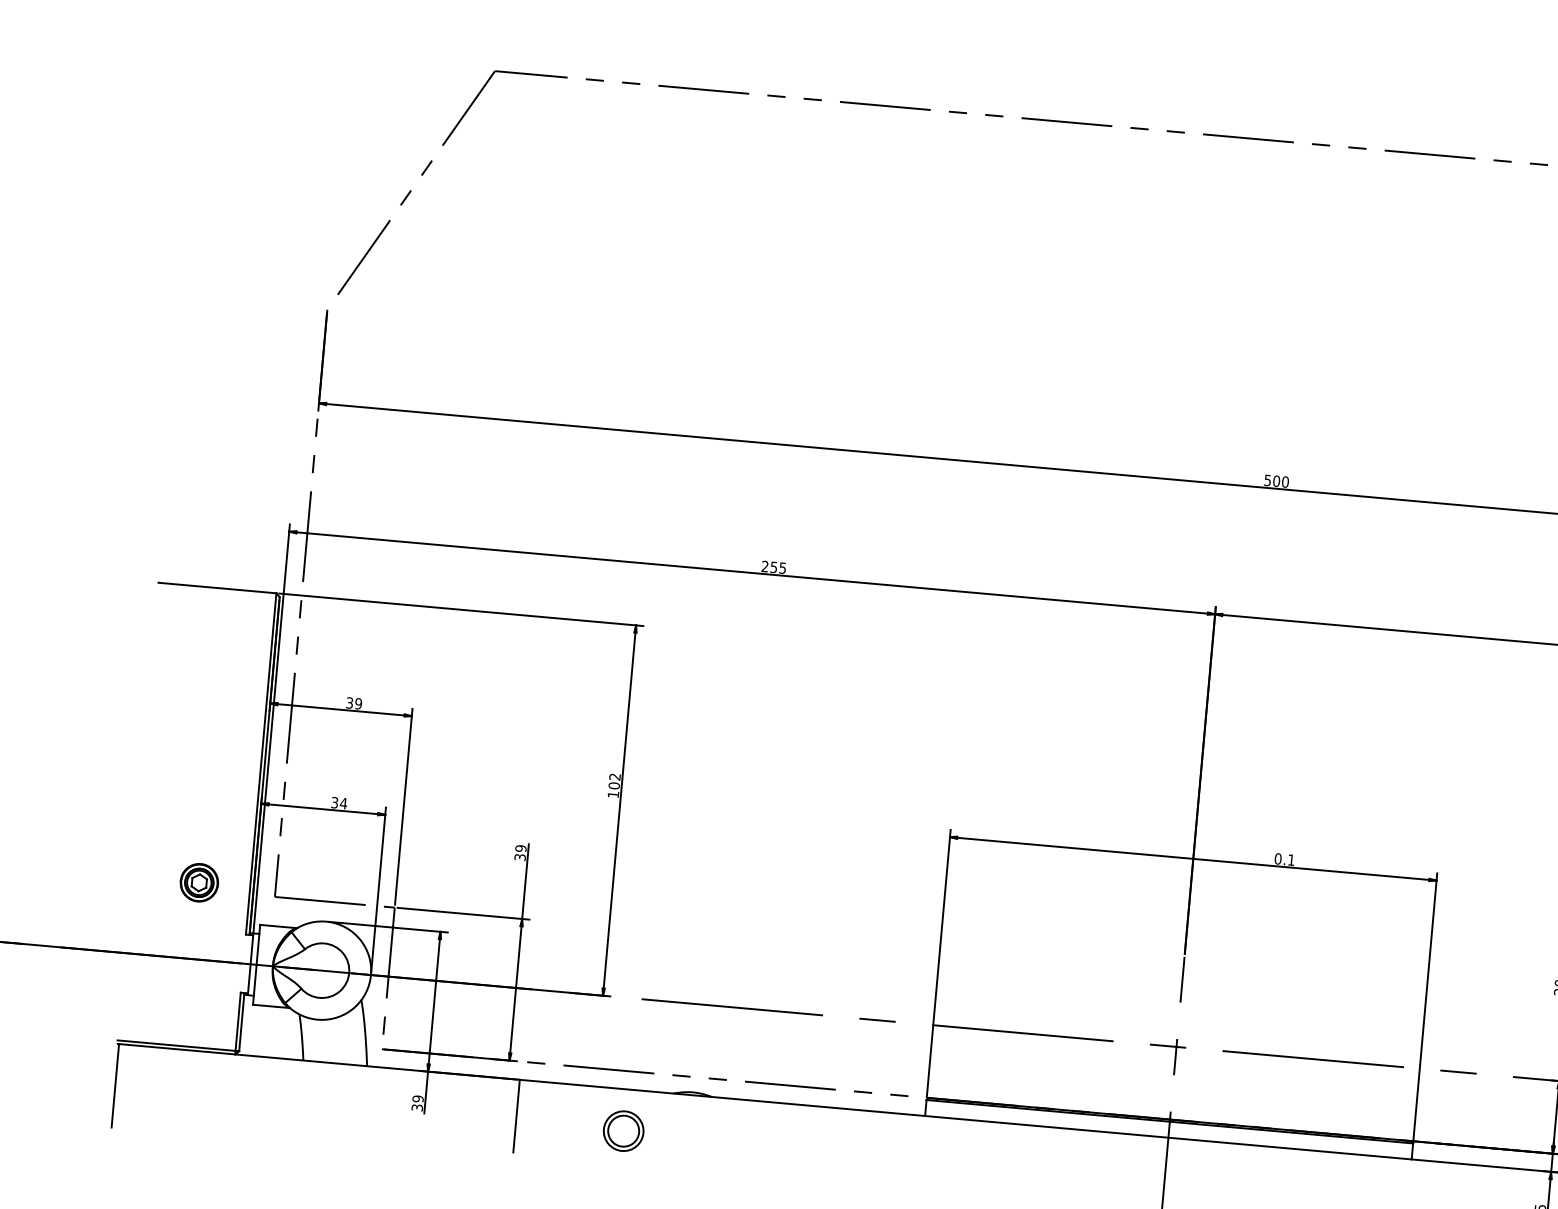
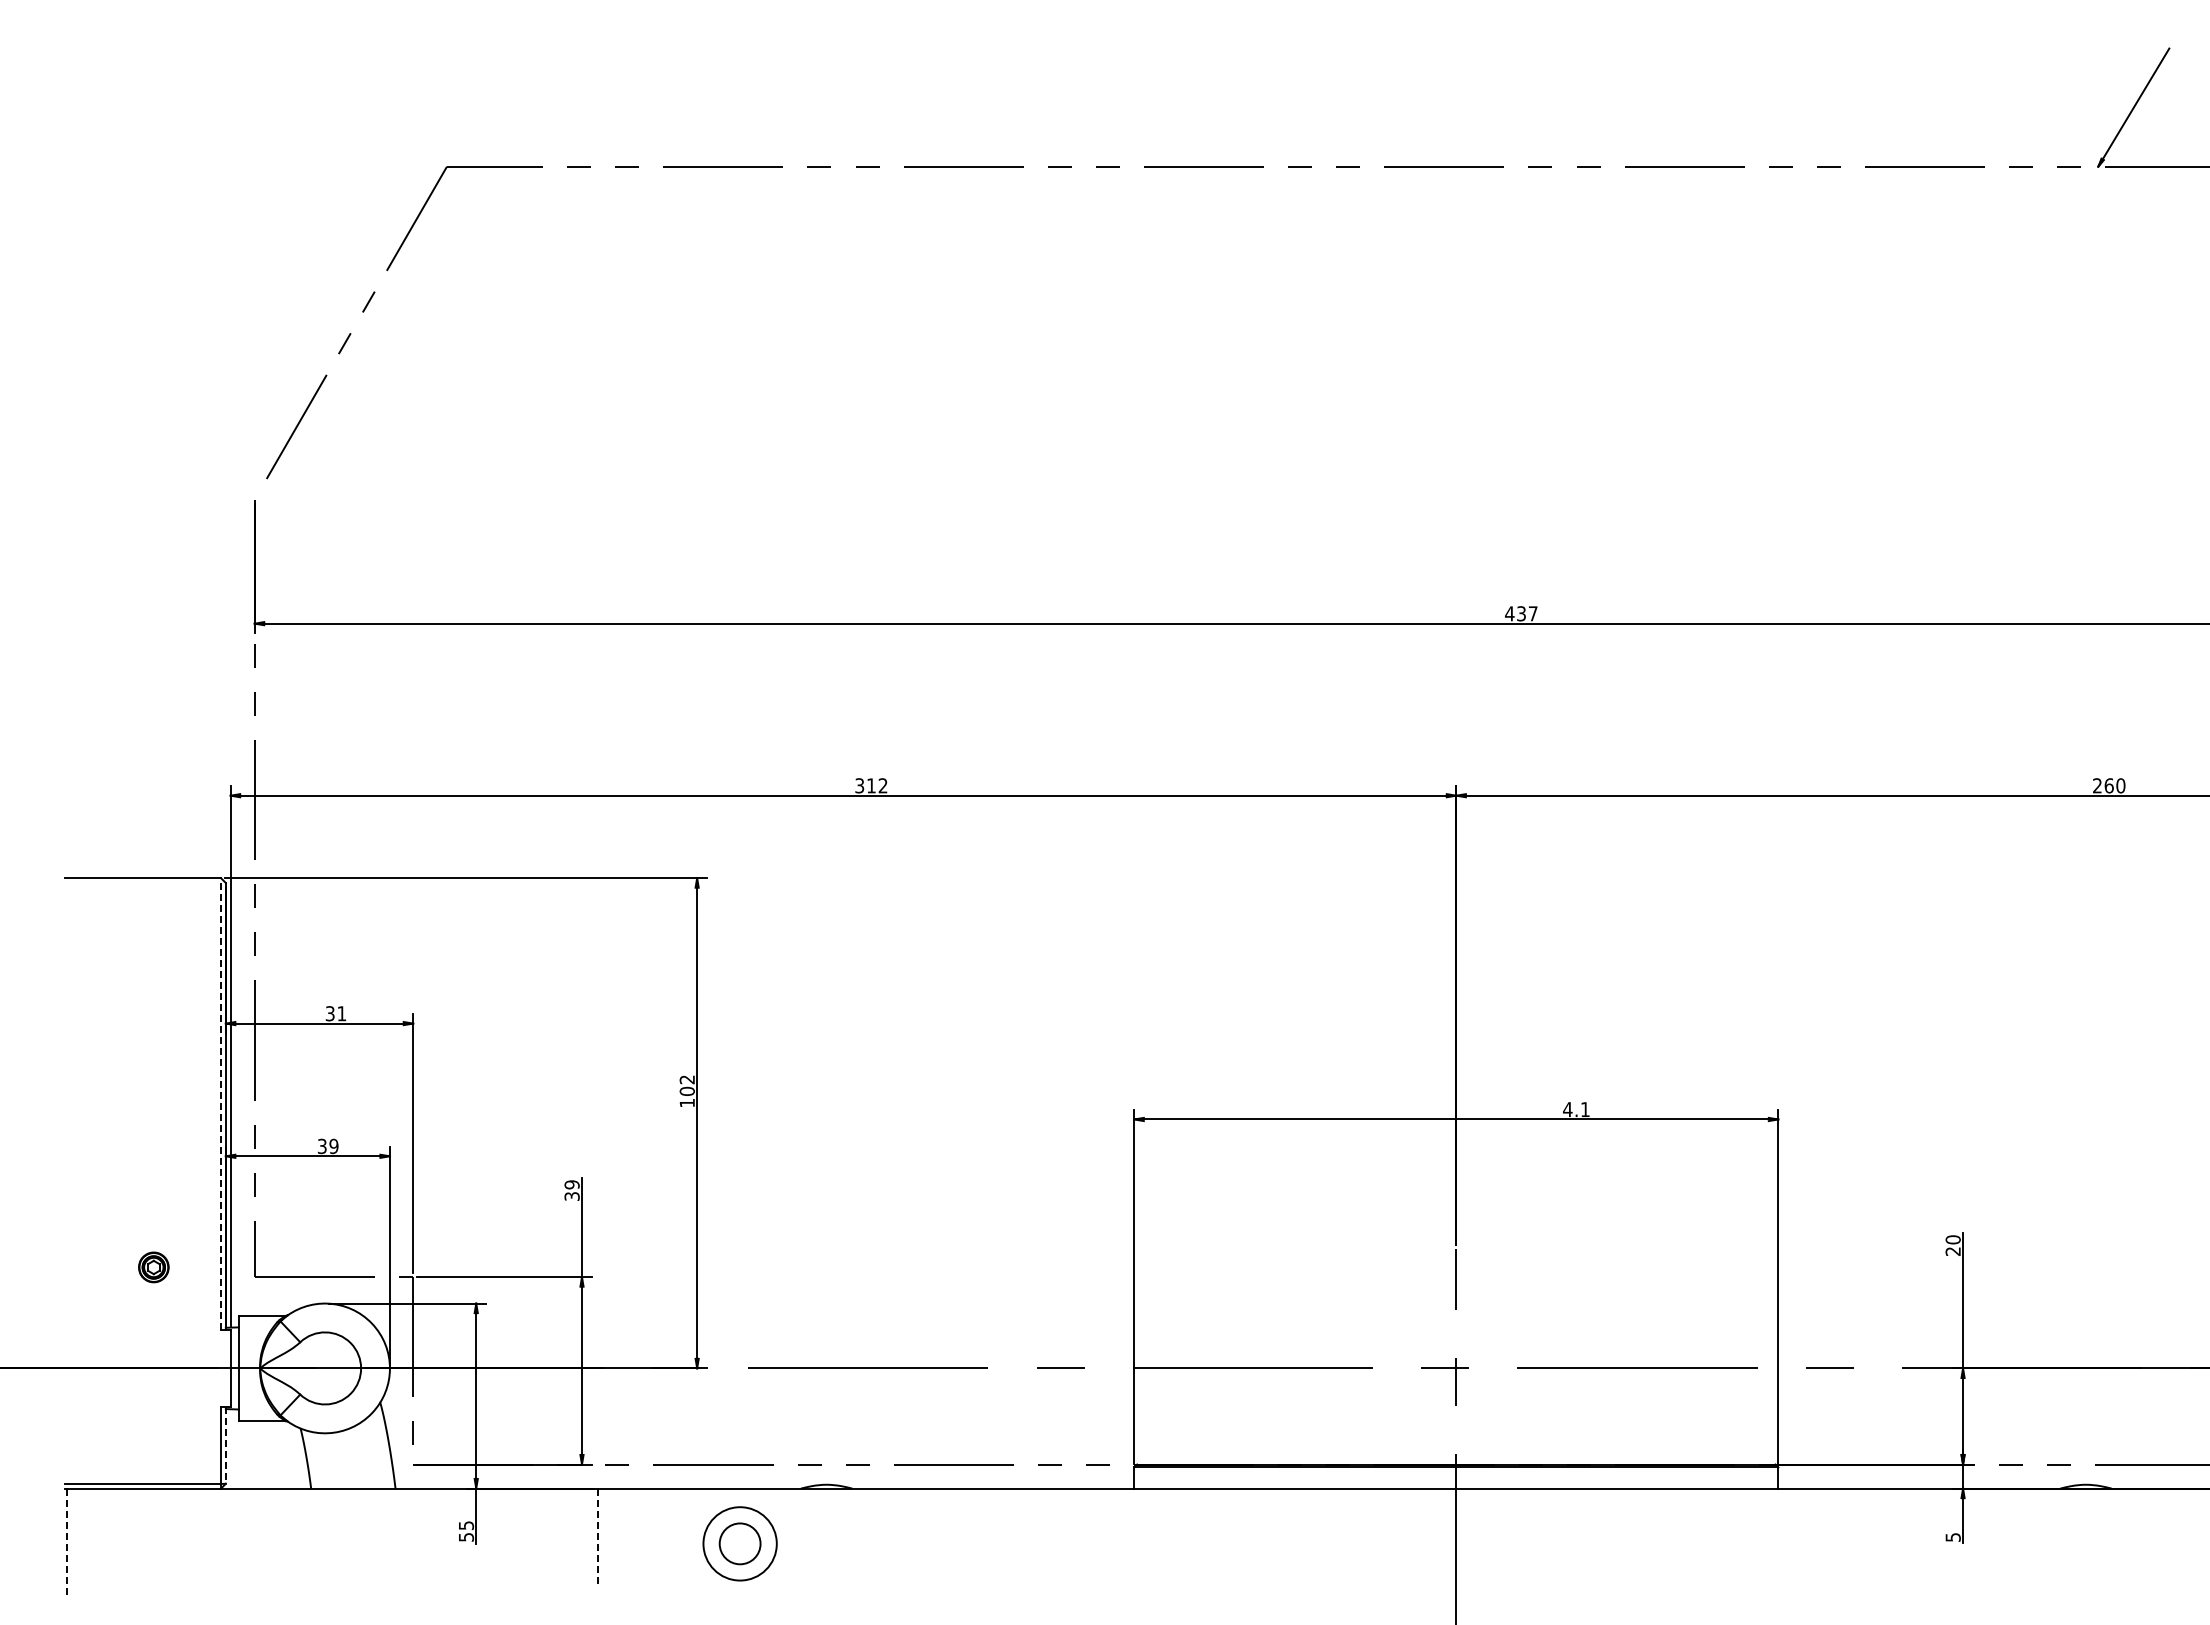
text: (1276, 481) -> (1521, 613), 500 -> 437
text: (774, 567) -> (871, 785), 255 -> 312
text: (358, 703) -> (341, 1013), 39 -> 31
line: (261, 764) -> (221, 1104), solid -> dashed
text: (343, 803) -> (333, 1146), 34 -> 39
text: (1277, 858) -> (1567, 1109), 0.1 -> 4.1
part: (199, 882) -> (153, 1267), size x0.6
line: (241, 1022) -> (225, 1445), solid -> dashed
line: (115, 1086) -> (67, 1544), solid -> dashed
text: (417, 1103) -> (465, 1531), 39 -> 55
line: (516, 1116) -> (597, 1537), solid -> dashed
circle: (623, 1130) -> (739, 1543), size x1.4

